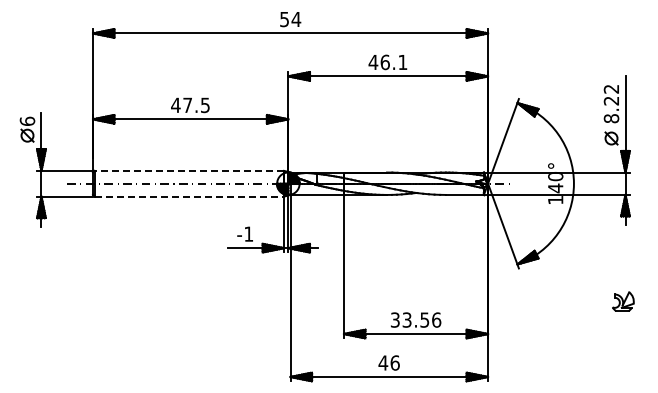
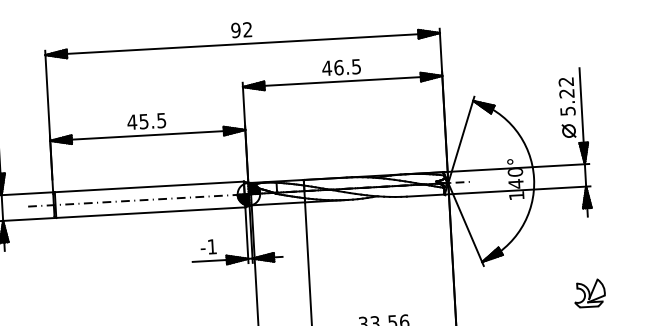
text: (290, 18) -> (241, 29), 54 -> 92
text: (402, 62) -> (356, 66), 46.1 -> 46.5
text: (187, 105) -> (143, 121), 47.5 -> 45.5
text: (611, 118) -> (567, 111), 8.22 -> 5.22
line: (189, 170) -> (149, 186), dashed -> solid
line: (189, 196) -> (150, 212), dashed -> solid
part: (623, 301) -> (590, 293), size x1.43

